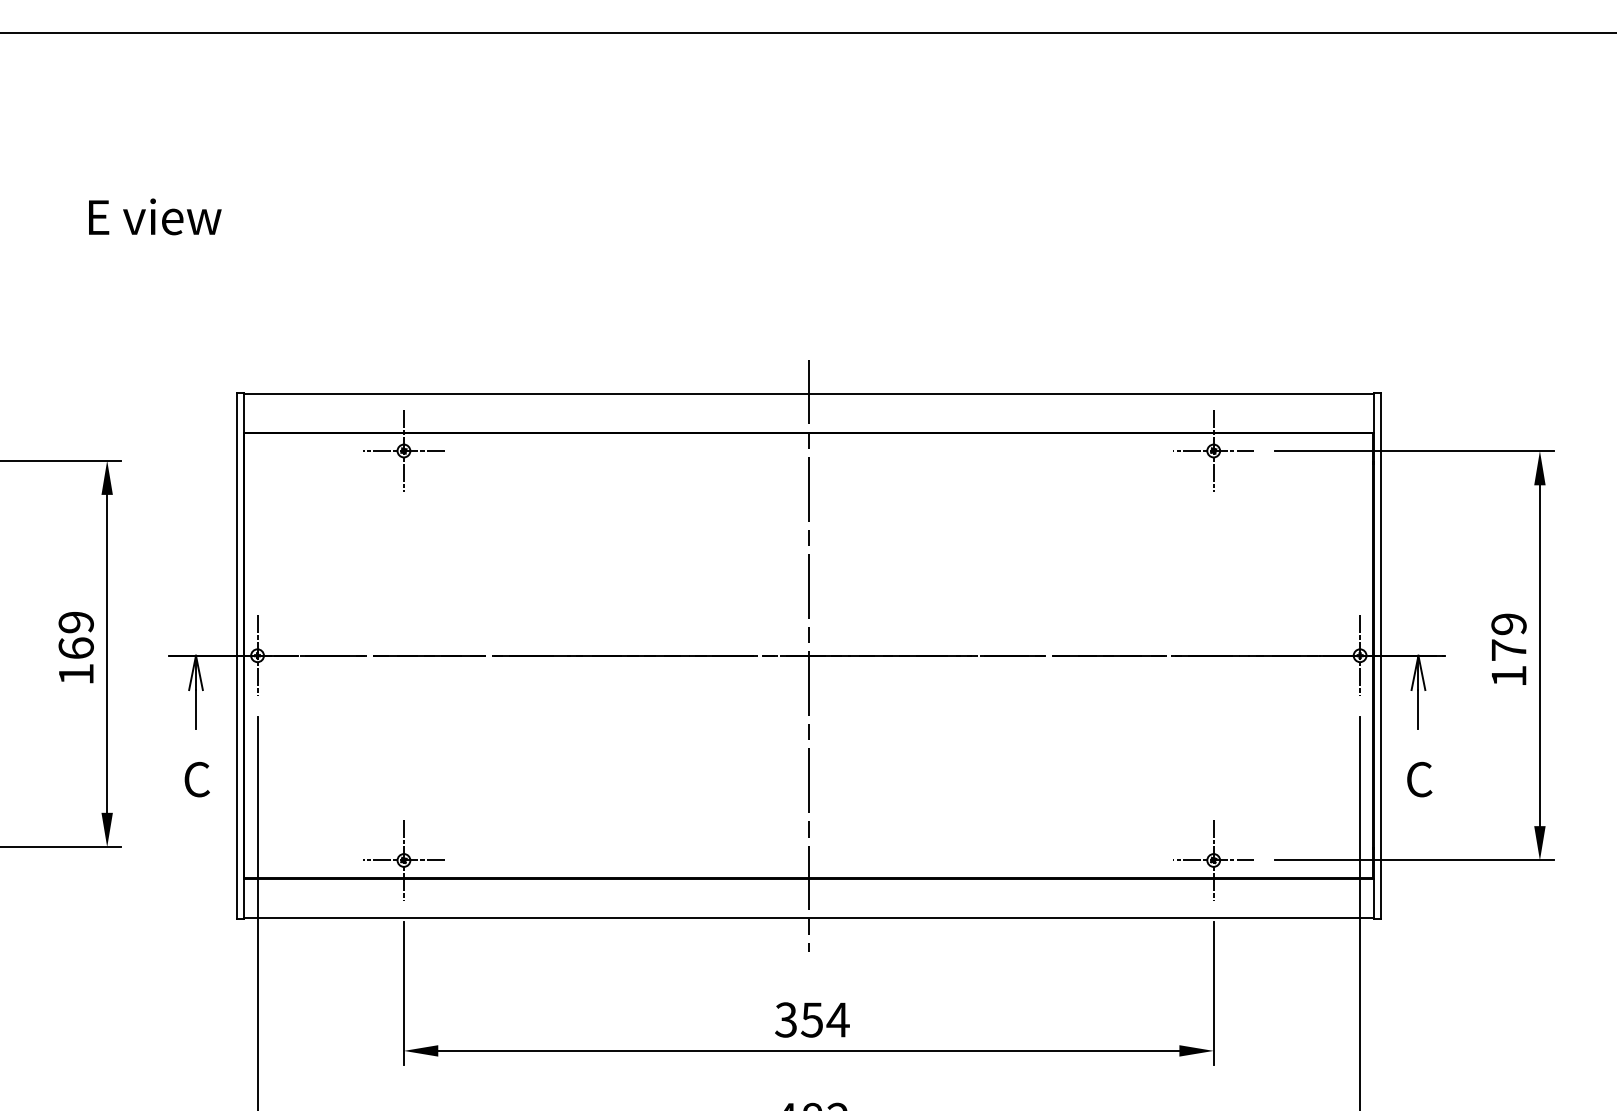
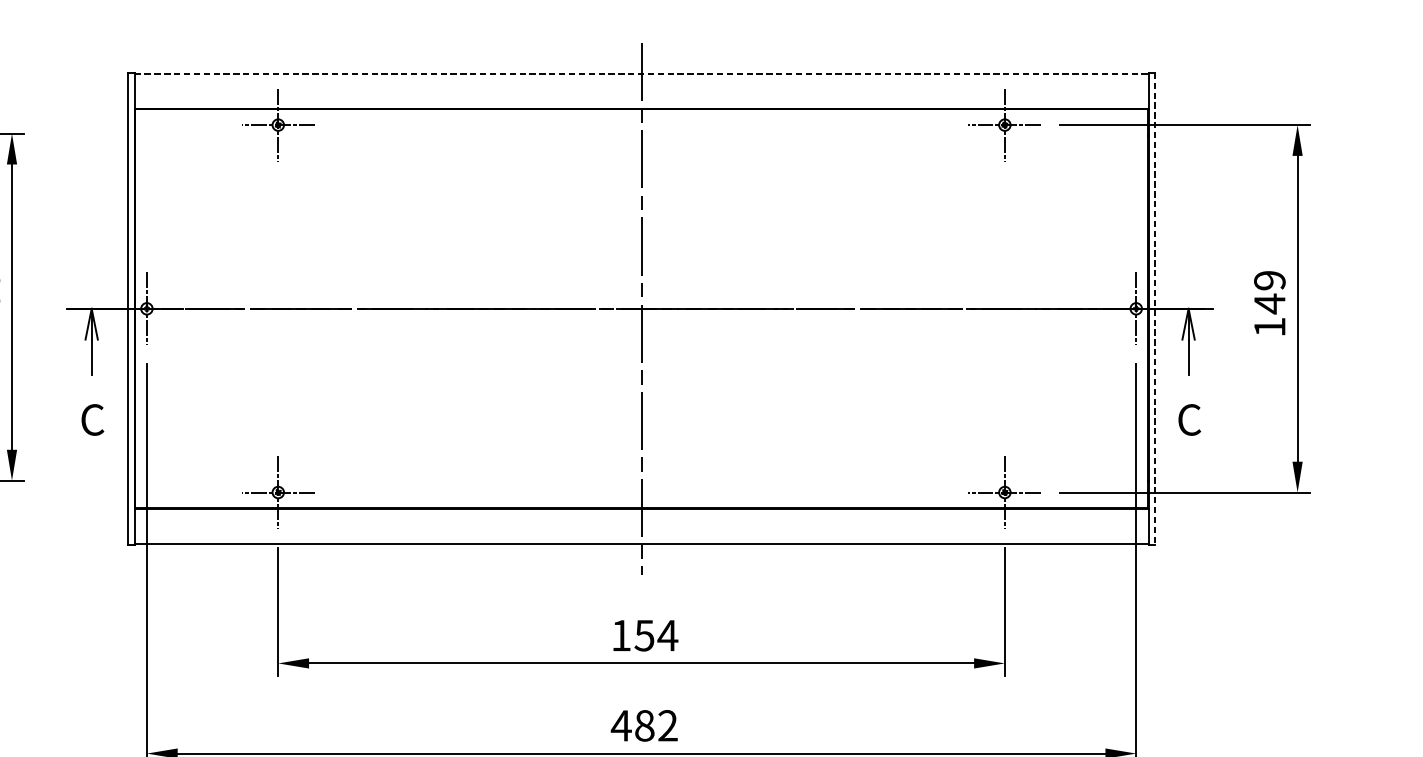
line: (809, 393) -> (642, 73), solid -> dashed
text: (1508, 650) -> (1269, 304), 179 -> 149
line: (1380, 656) -> (1154, 309), solid -> dashed
text: (785, 1019) -> (620, 635), 354 -> 154

